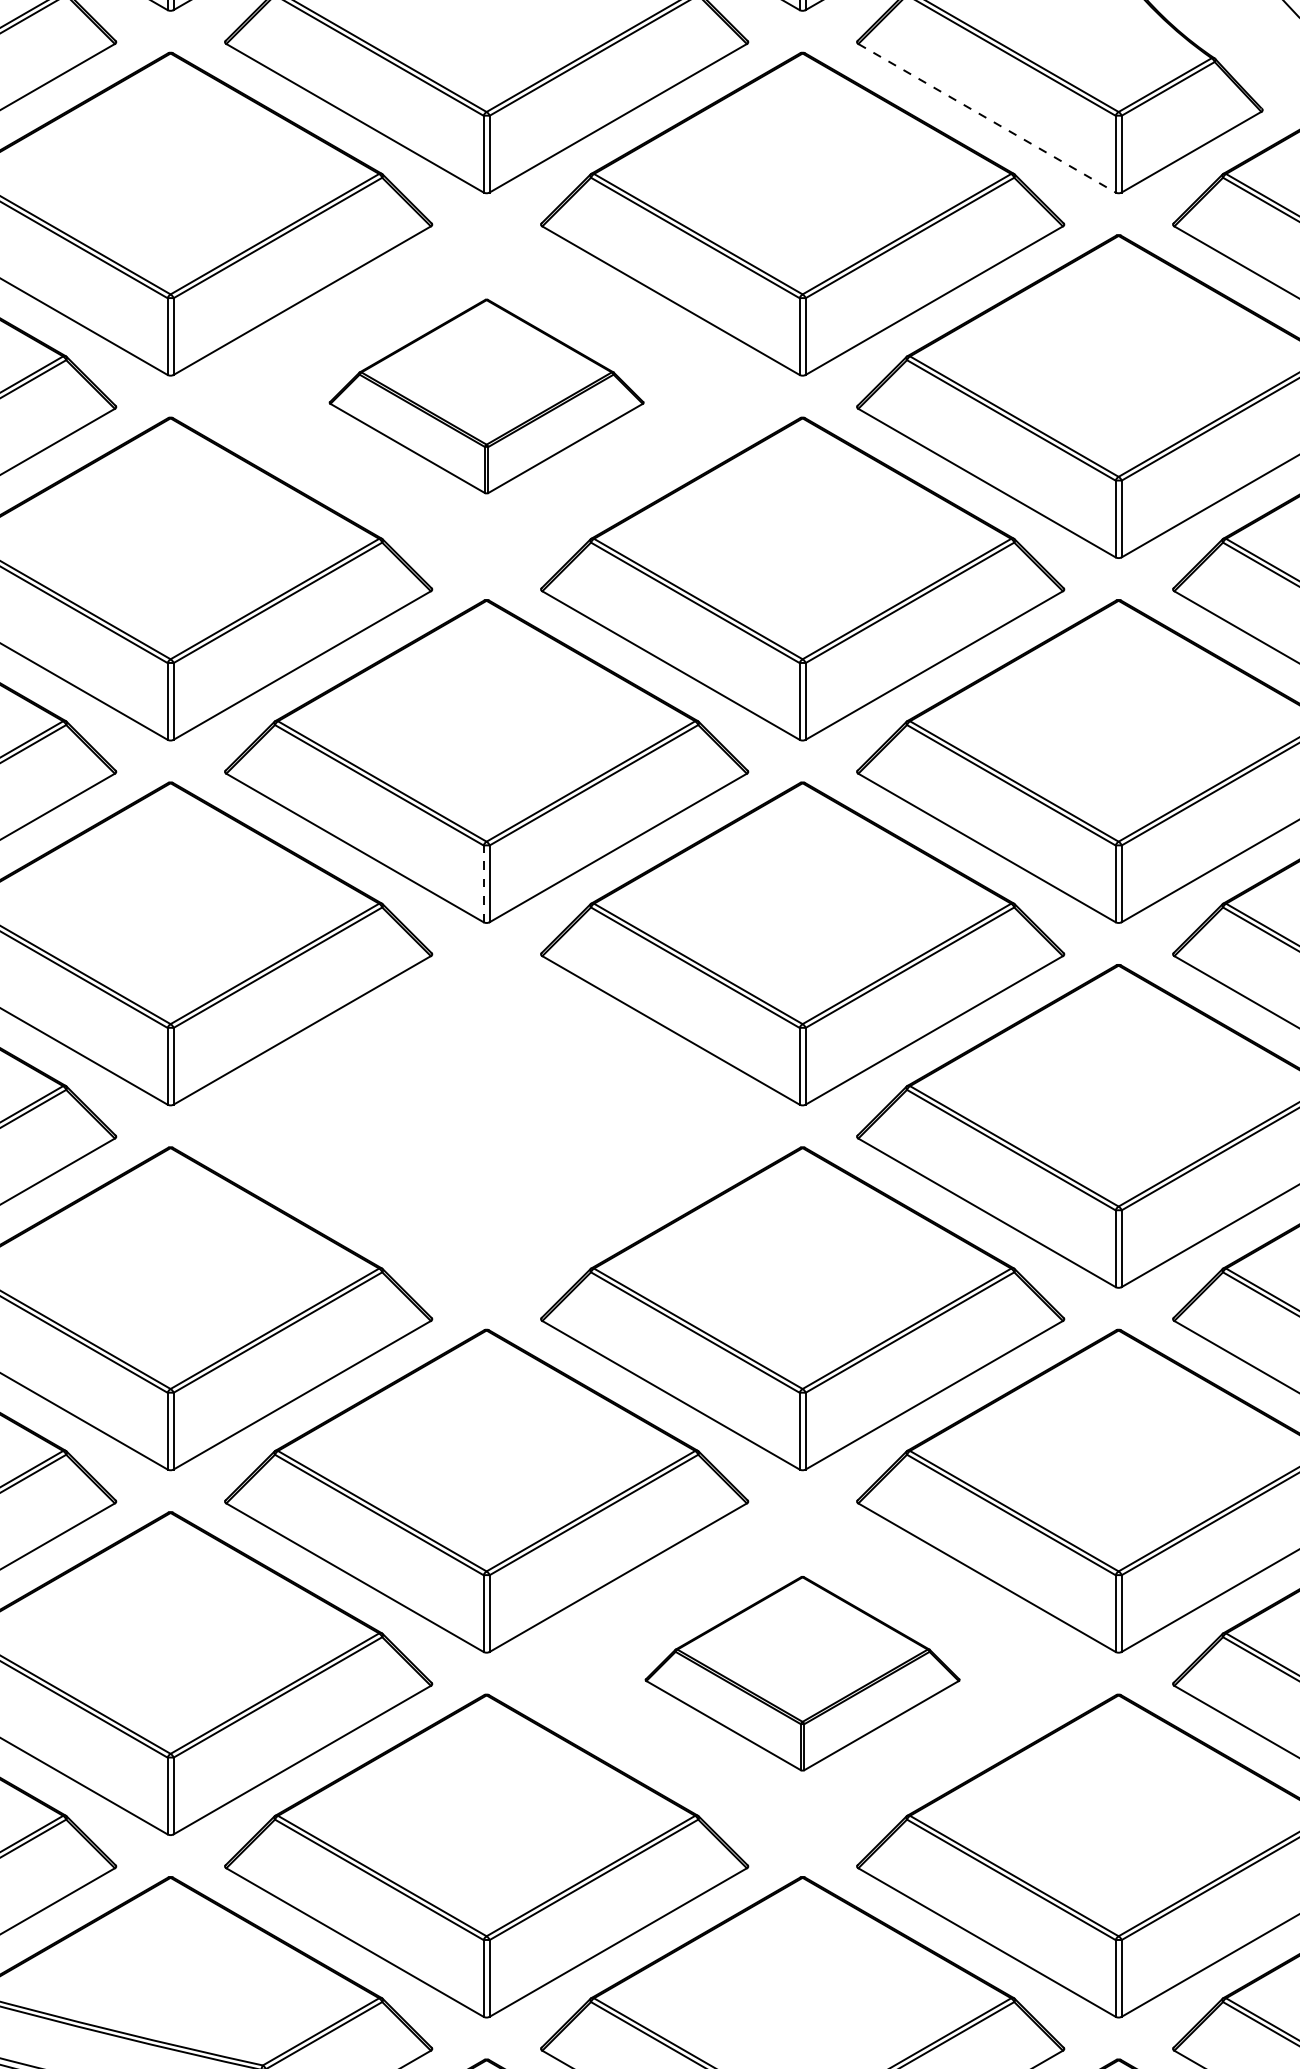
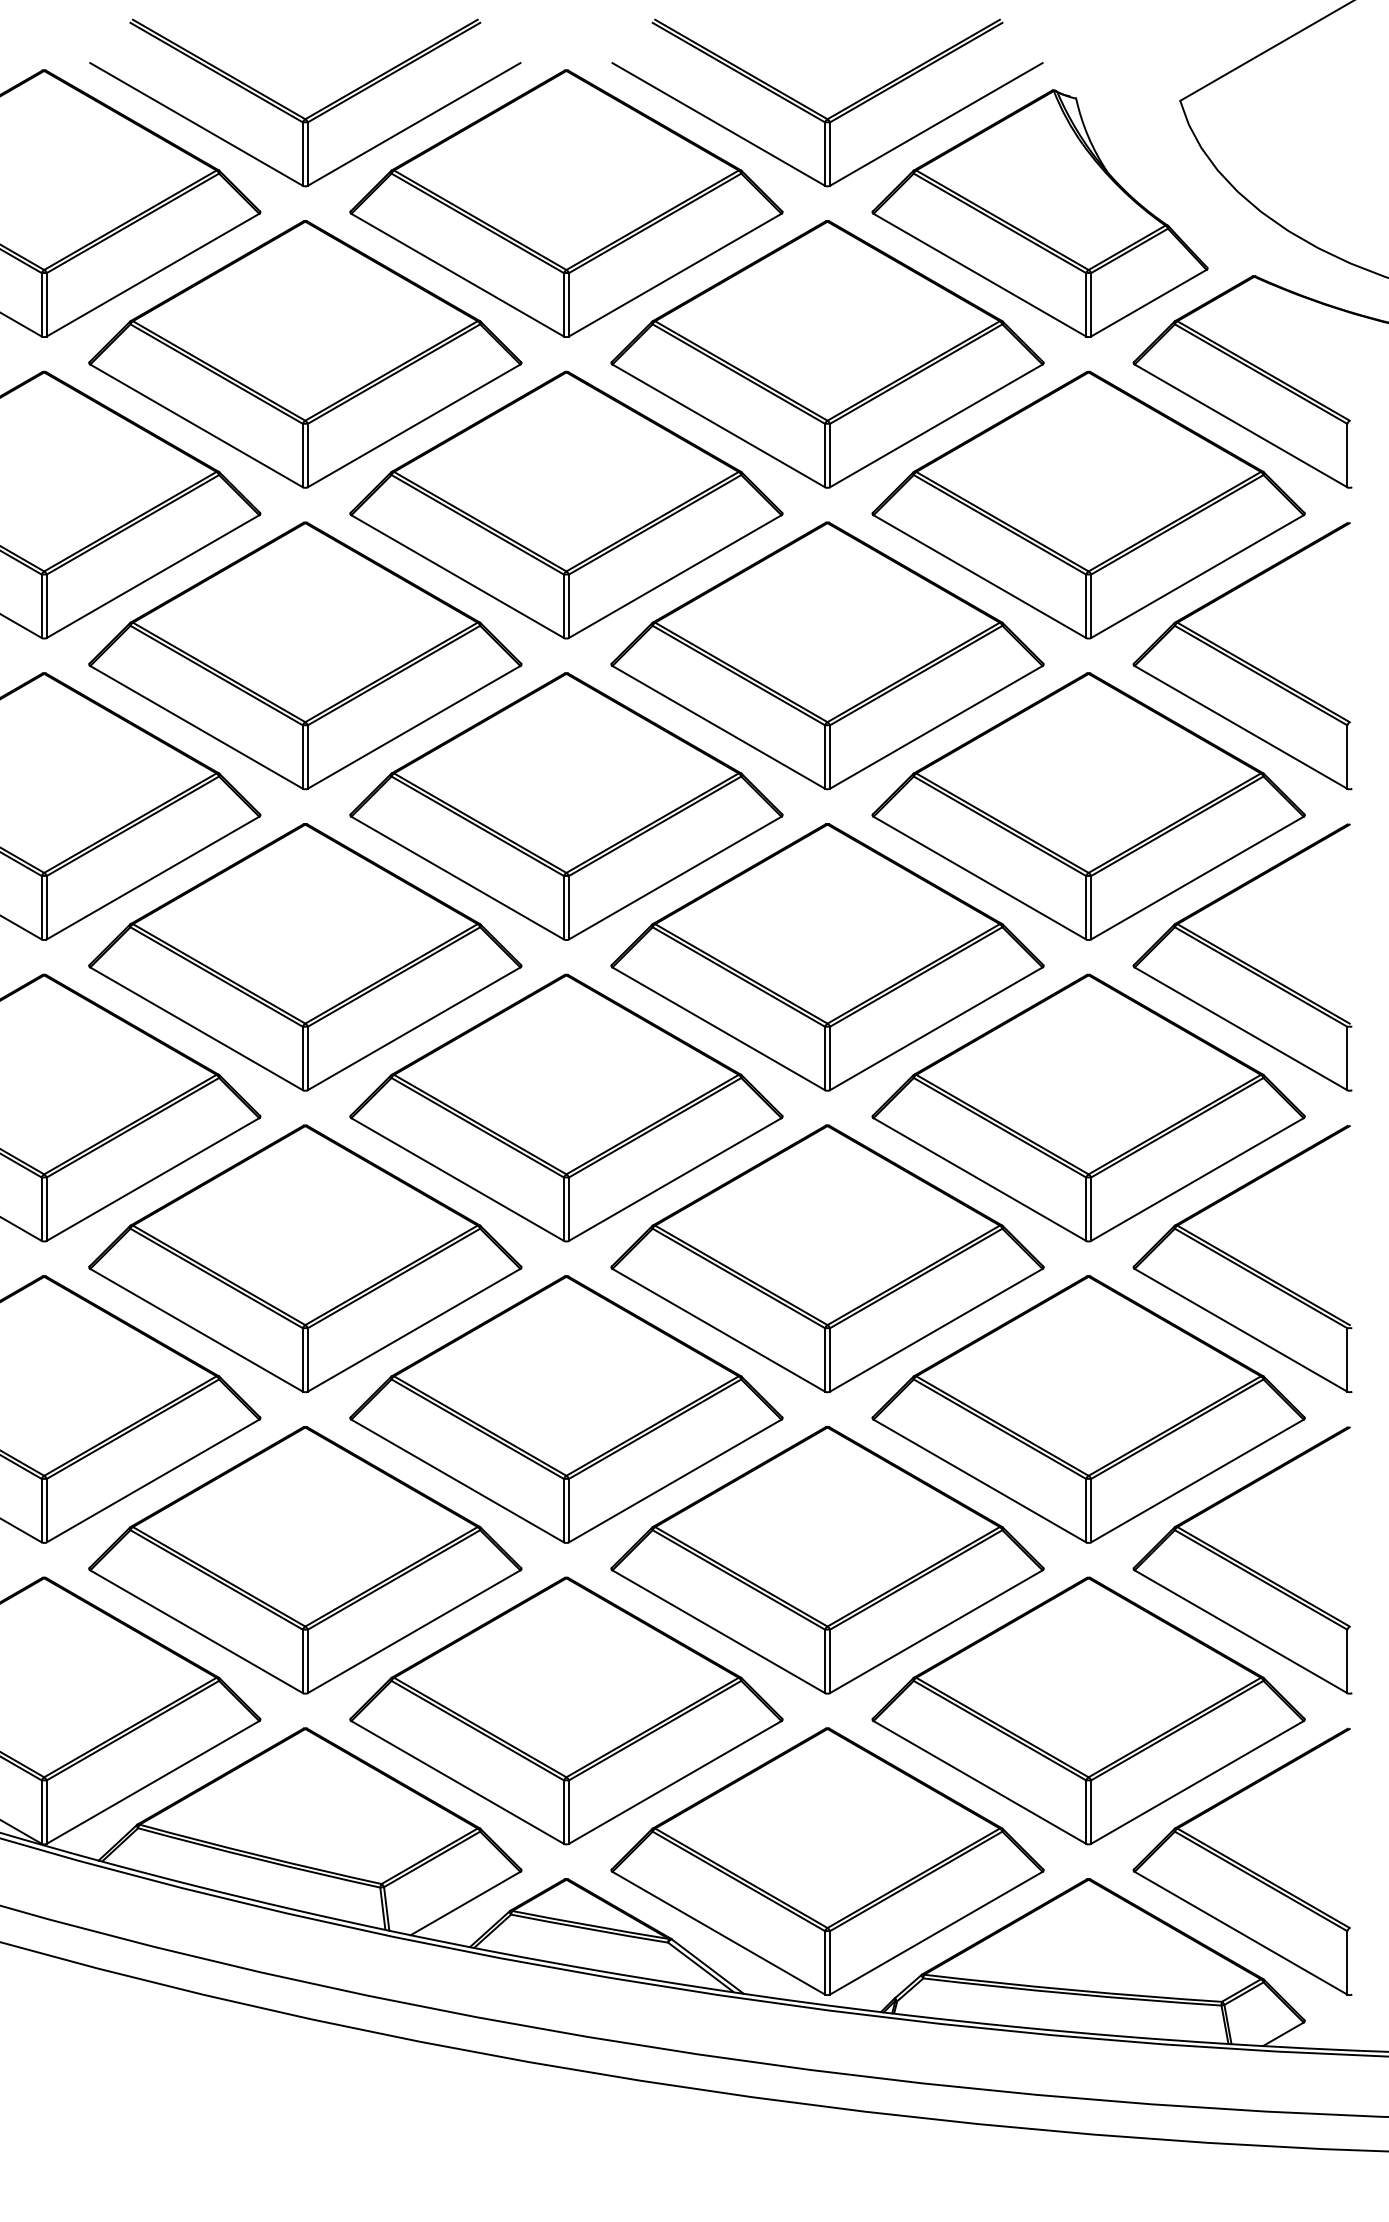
line: (986, 118) -> (979, 275), dashed -> solid
part: (486, 395) -> (566, 504), size x1.67
line: (483, 883) -> (563, 907), dashed -> solid
part: (486, 1125) -> (566, 1107), added
part: (802, 1673) -> (827, 1560), size x1.67

